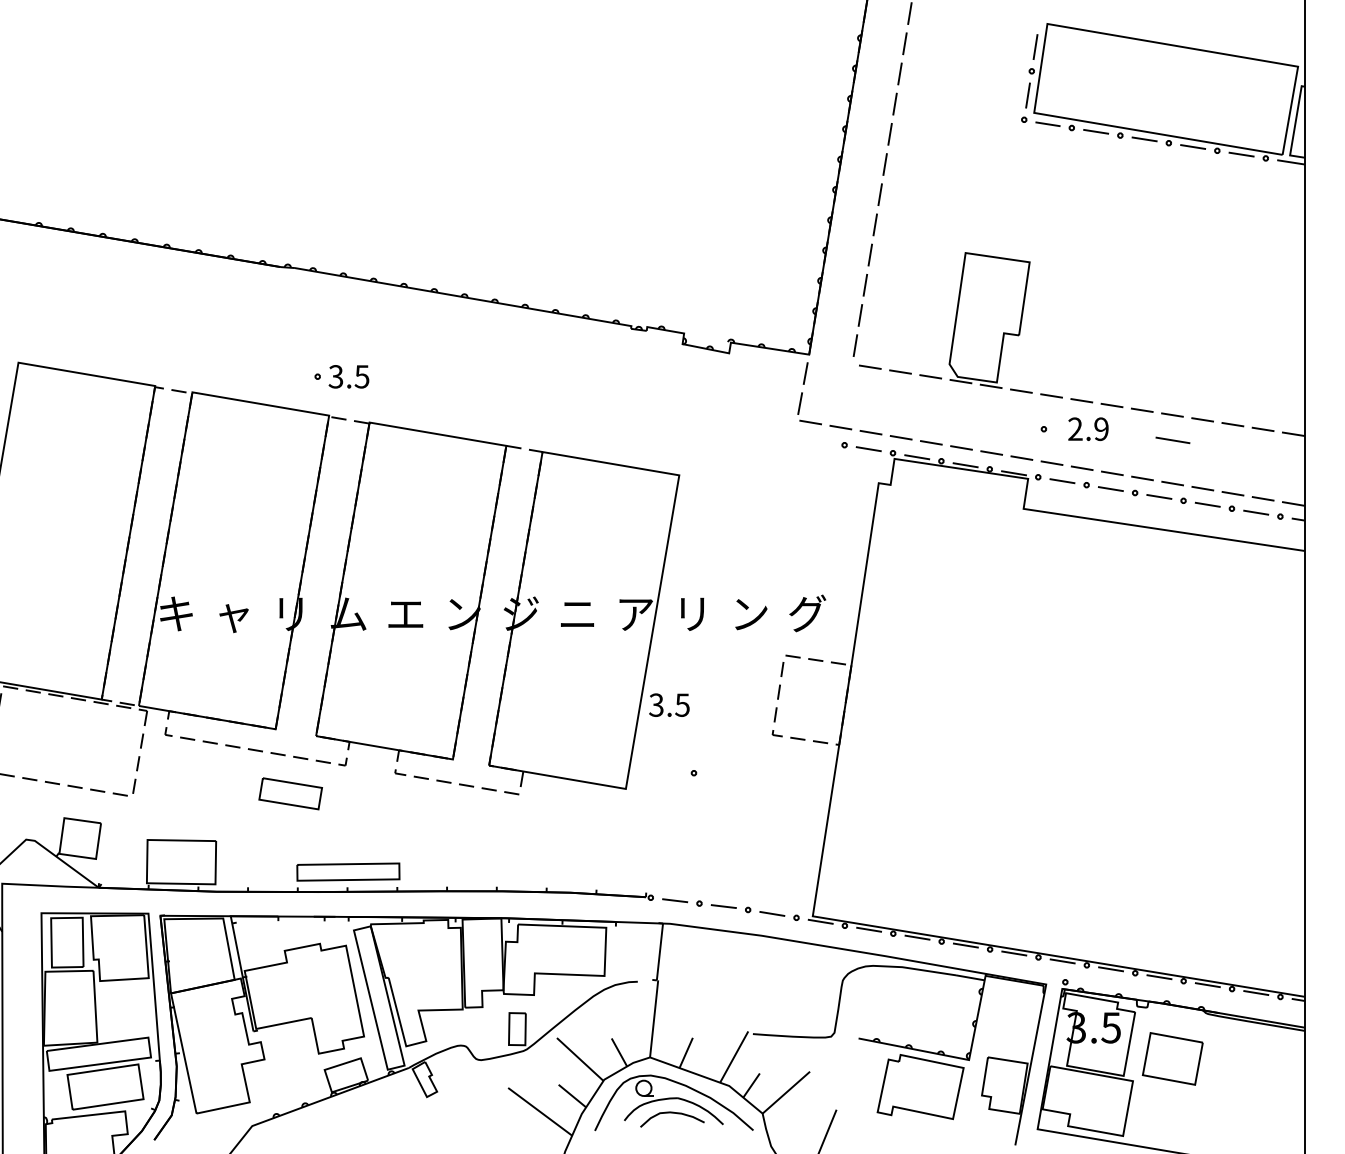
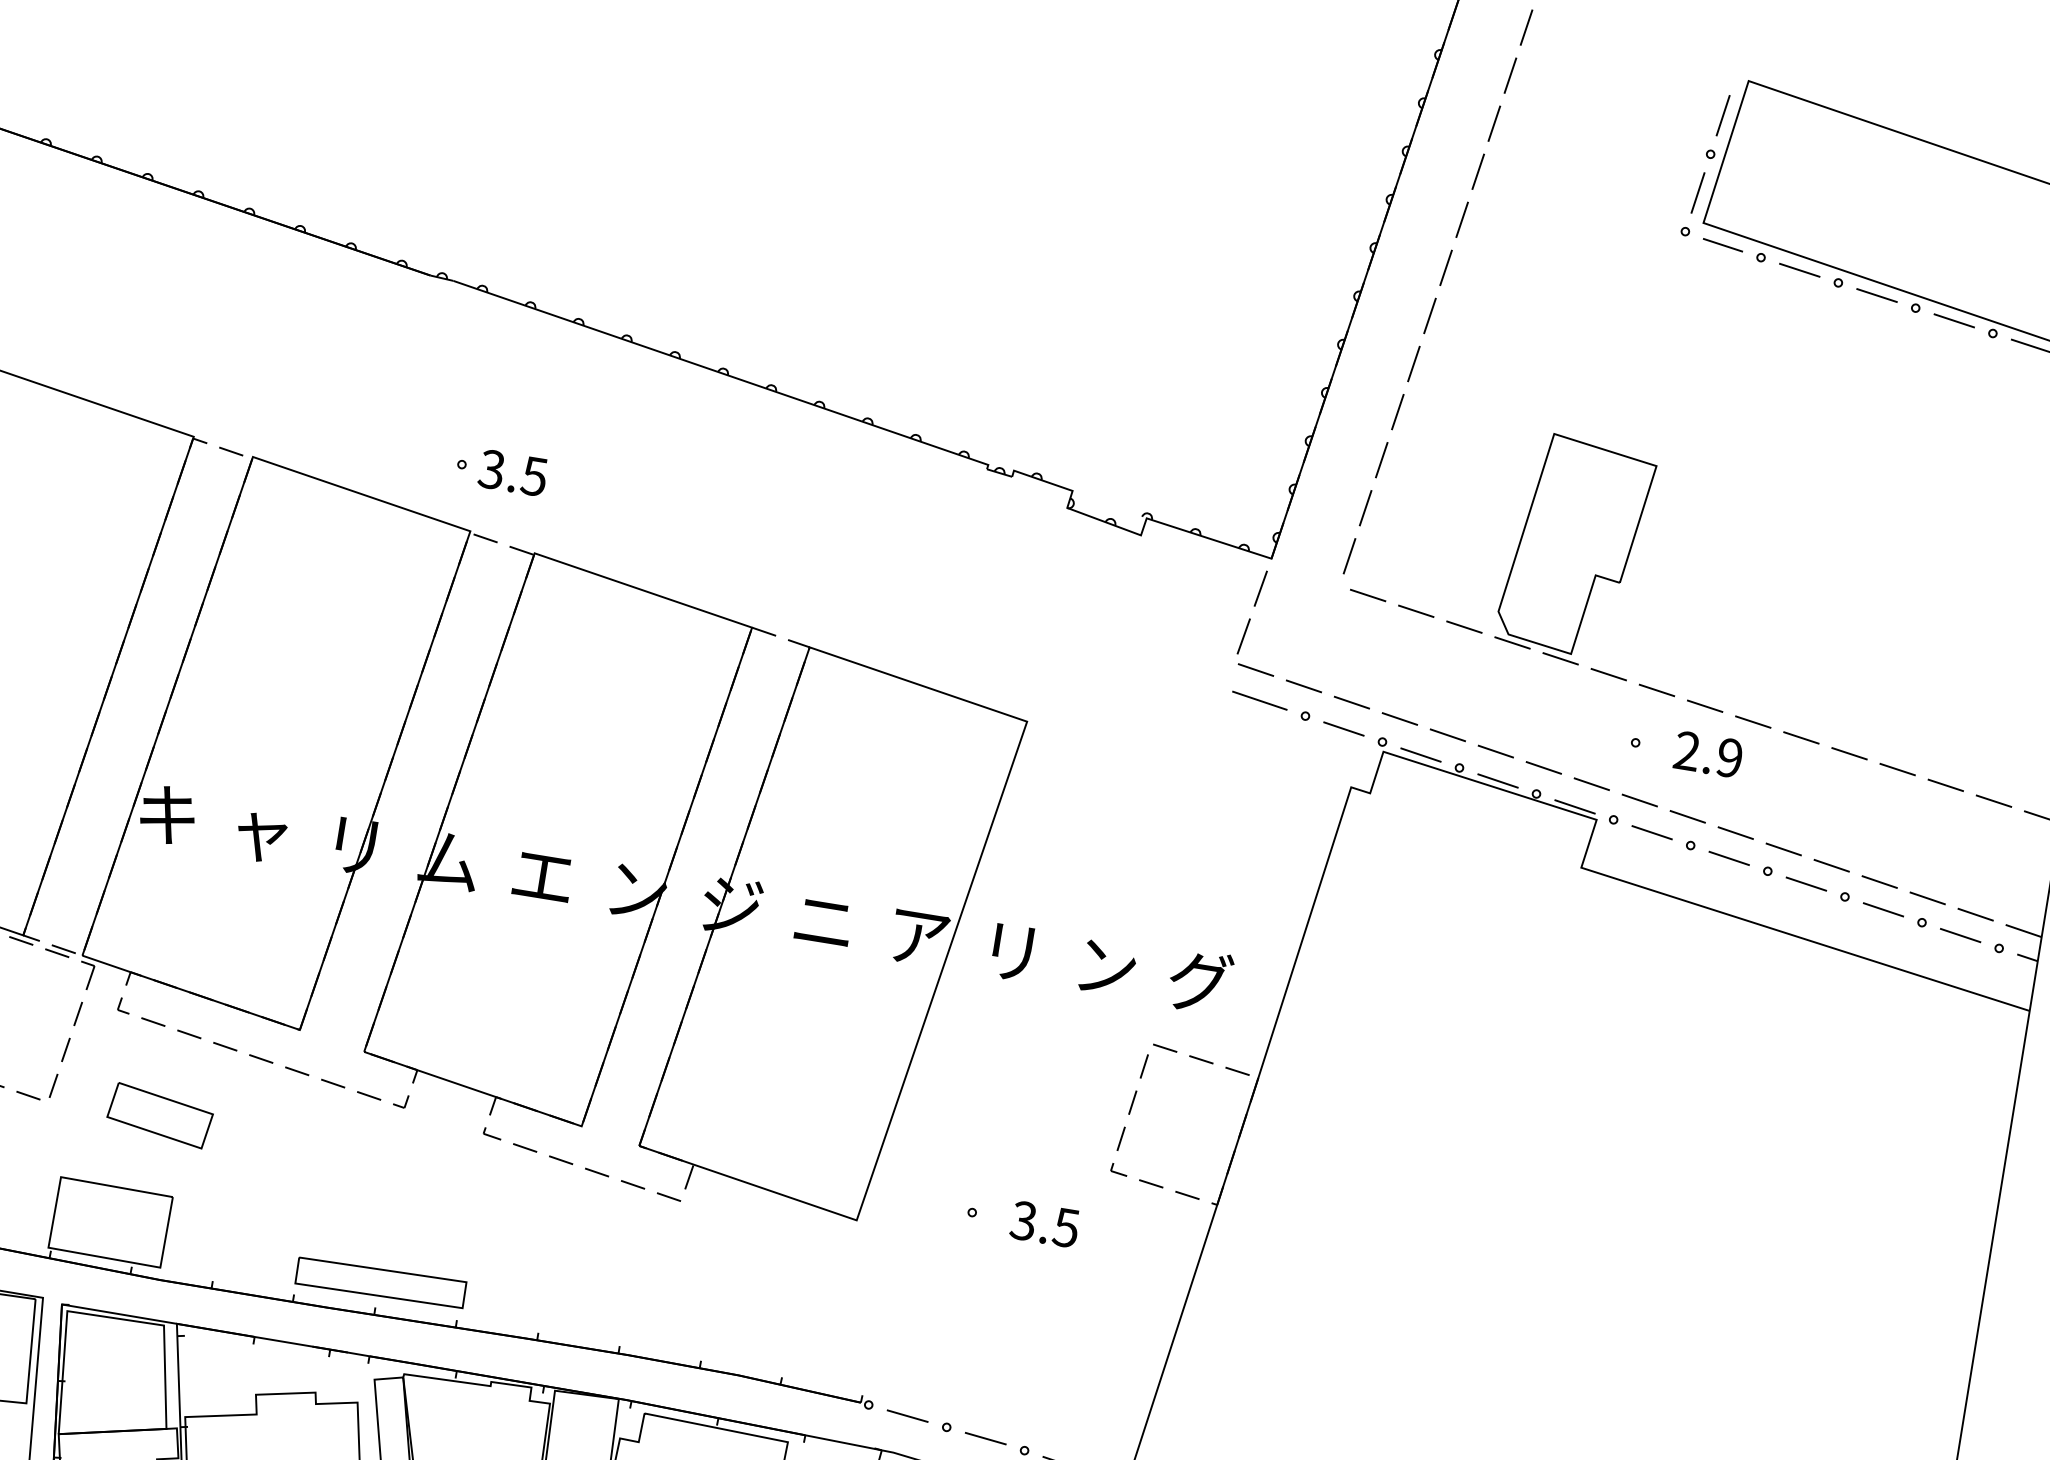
line: (1172, 440) -> (1259, 700), moved
text: (669, 704) -> (1045, 1223), moved
part: (290, 793) -> (159, 1115), moved

